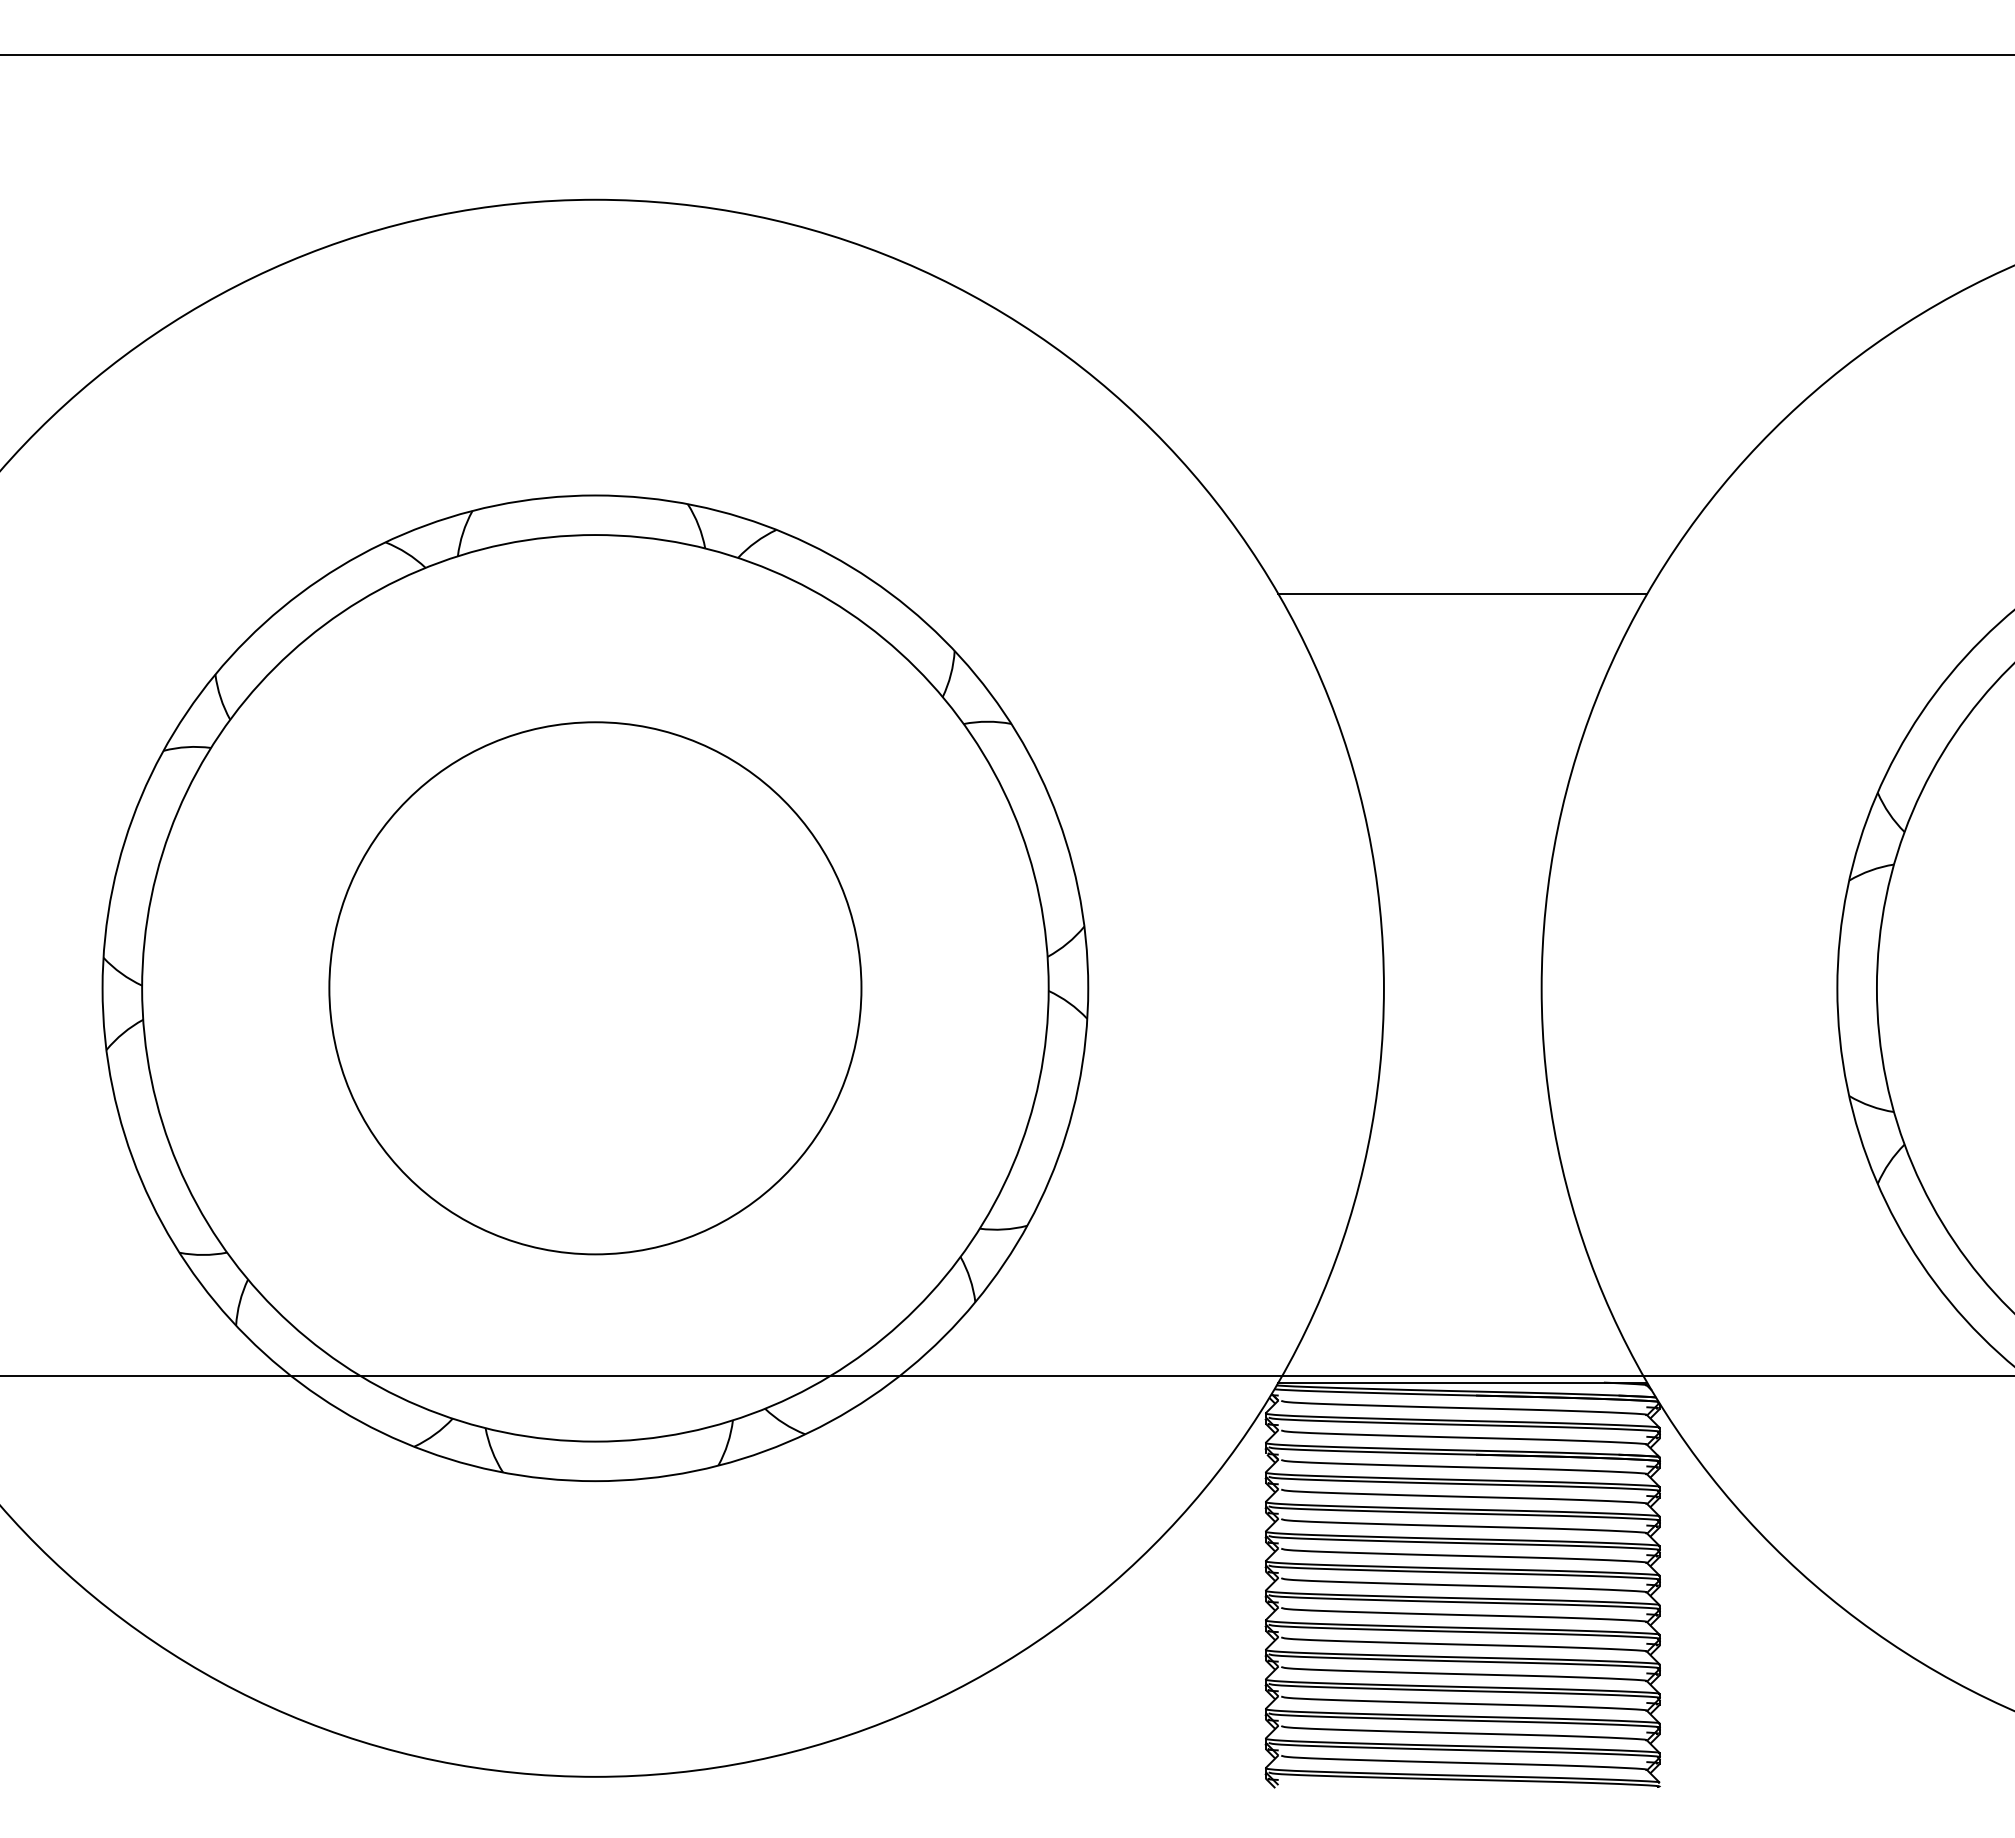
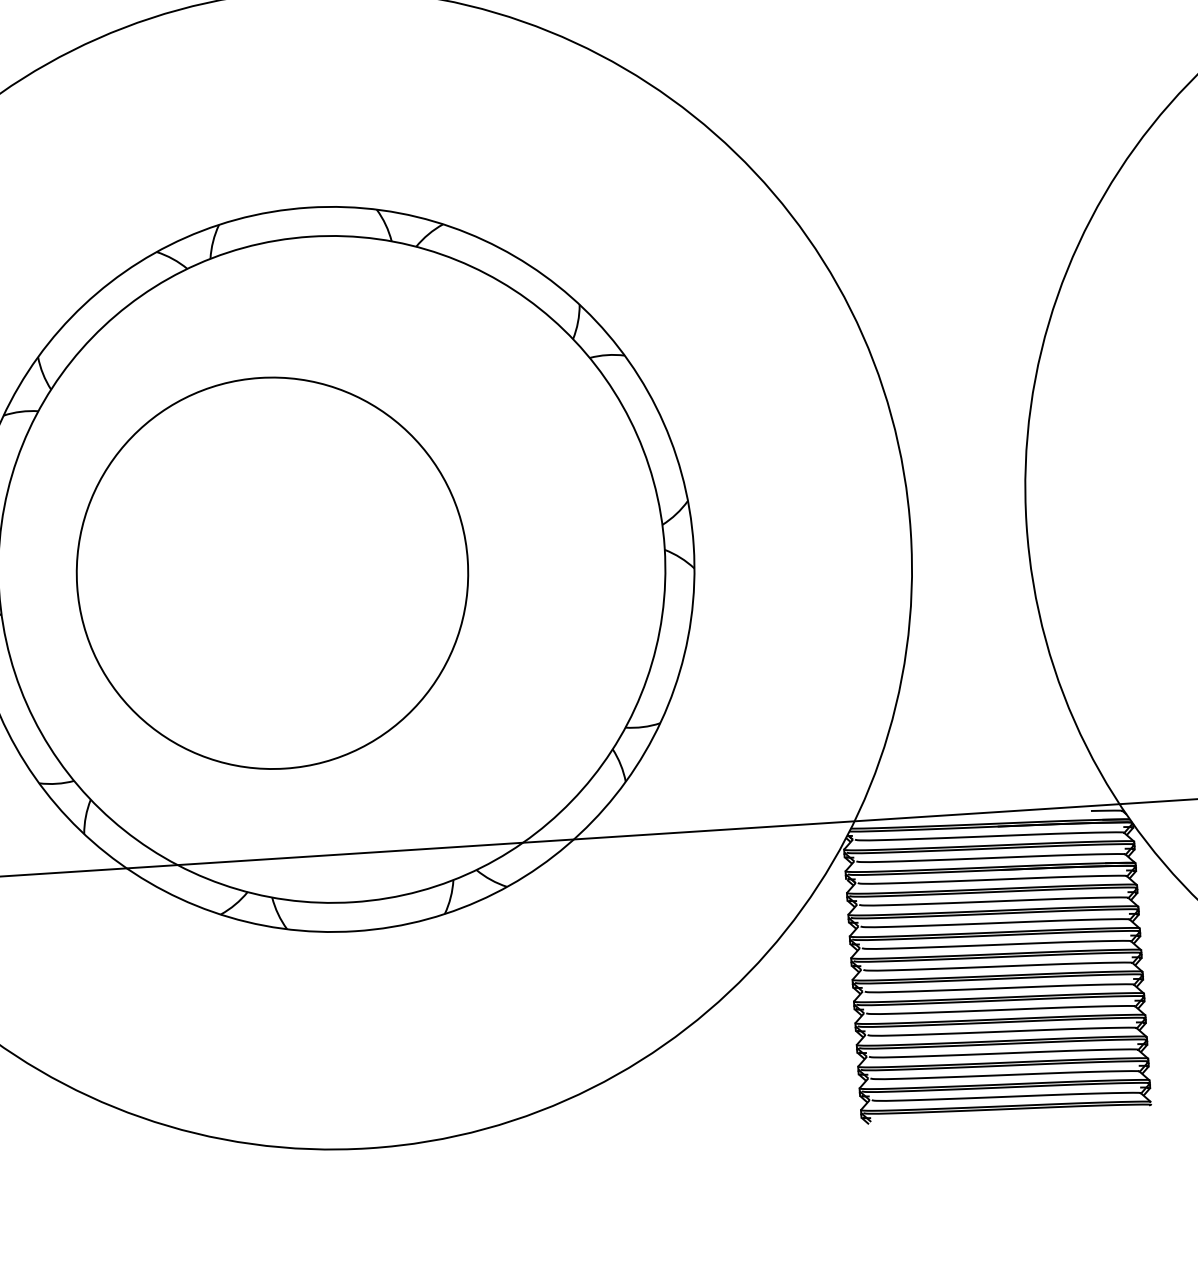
line: (1462, 594) -> (949, 239), removed
circle: (595, 988) -> (272, 573), moved
line: (1462, 1382) -> (987, 817), removed

